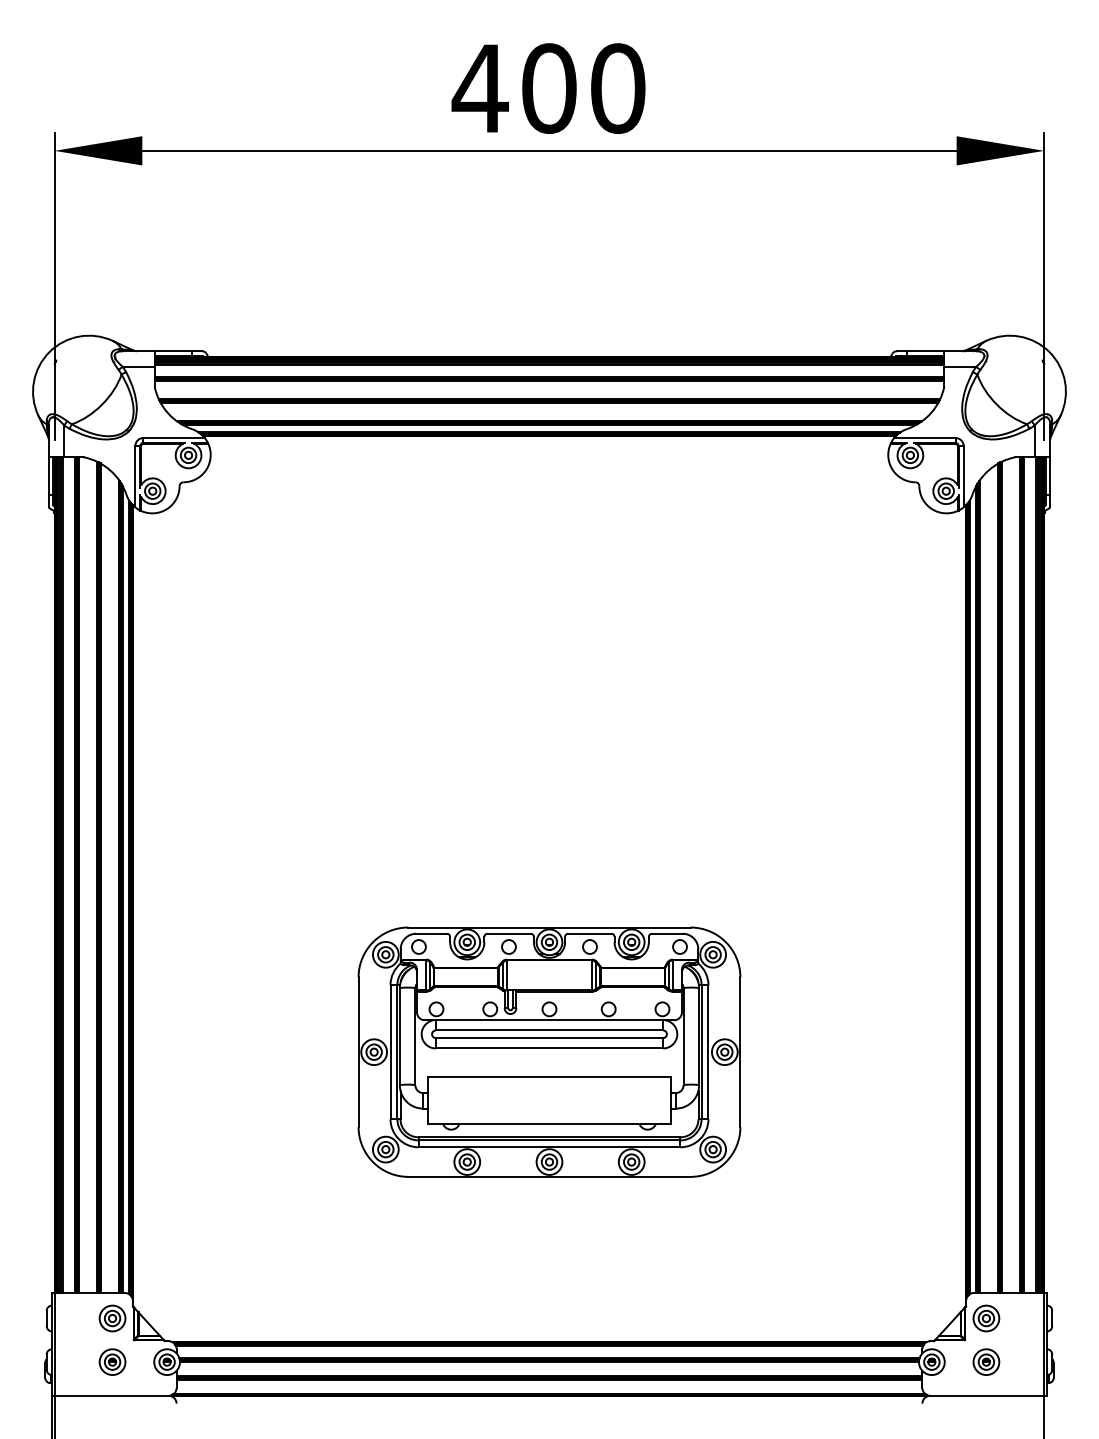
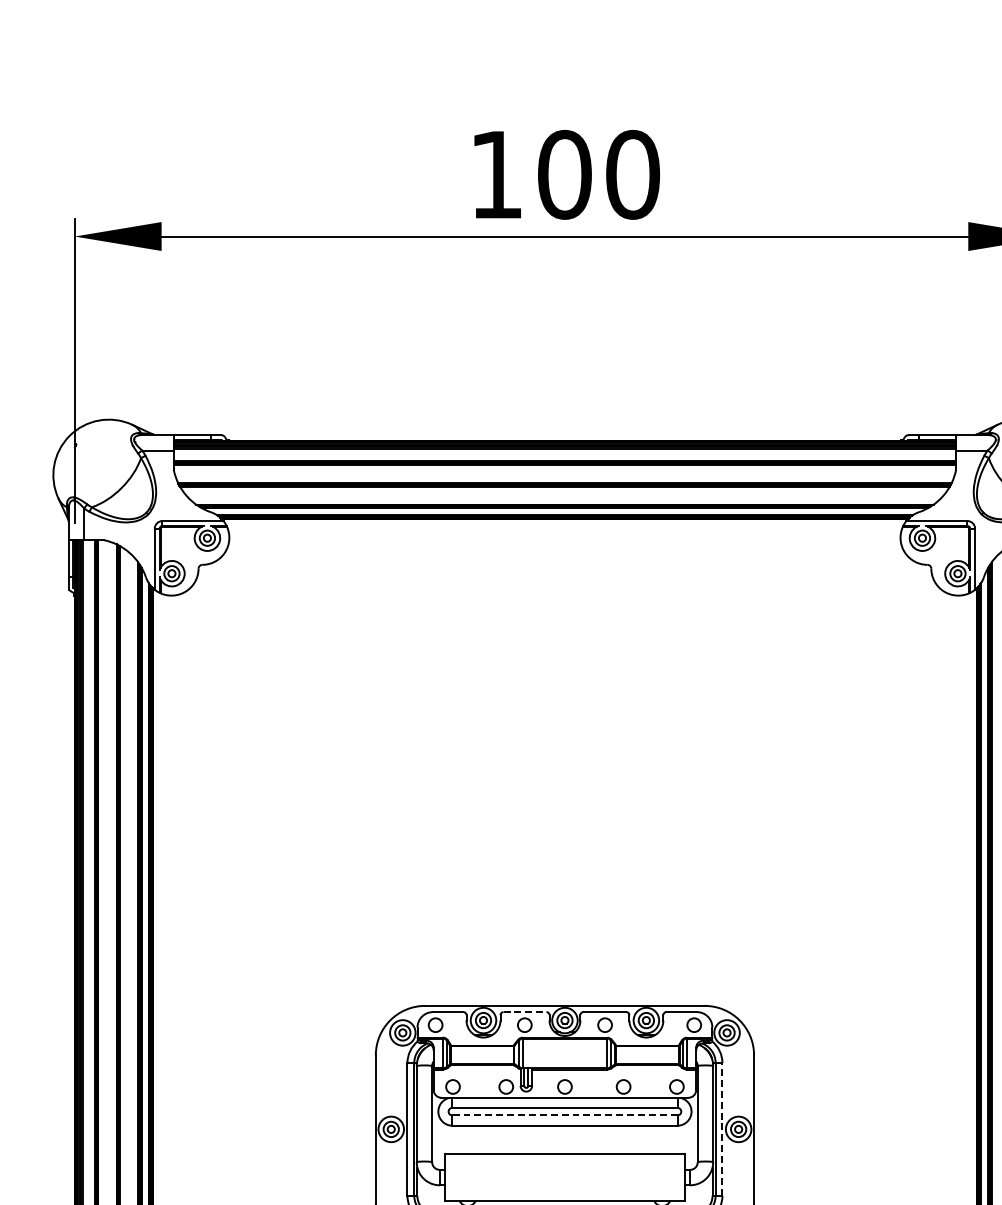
text: (479, 88) -> (495, 174), 400 -> 100
line: (509, 933) -> (525, 1011), solid -> dashed
line: (549, 1038) -> (564, 1115), solid -> dashed
line: (708, 1051) -> (722, 1128), solid -> dashed

